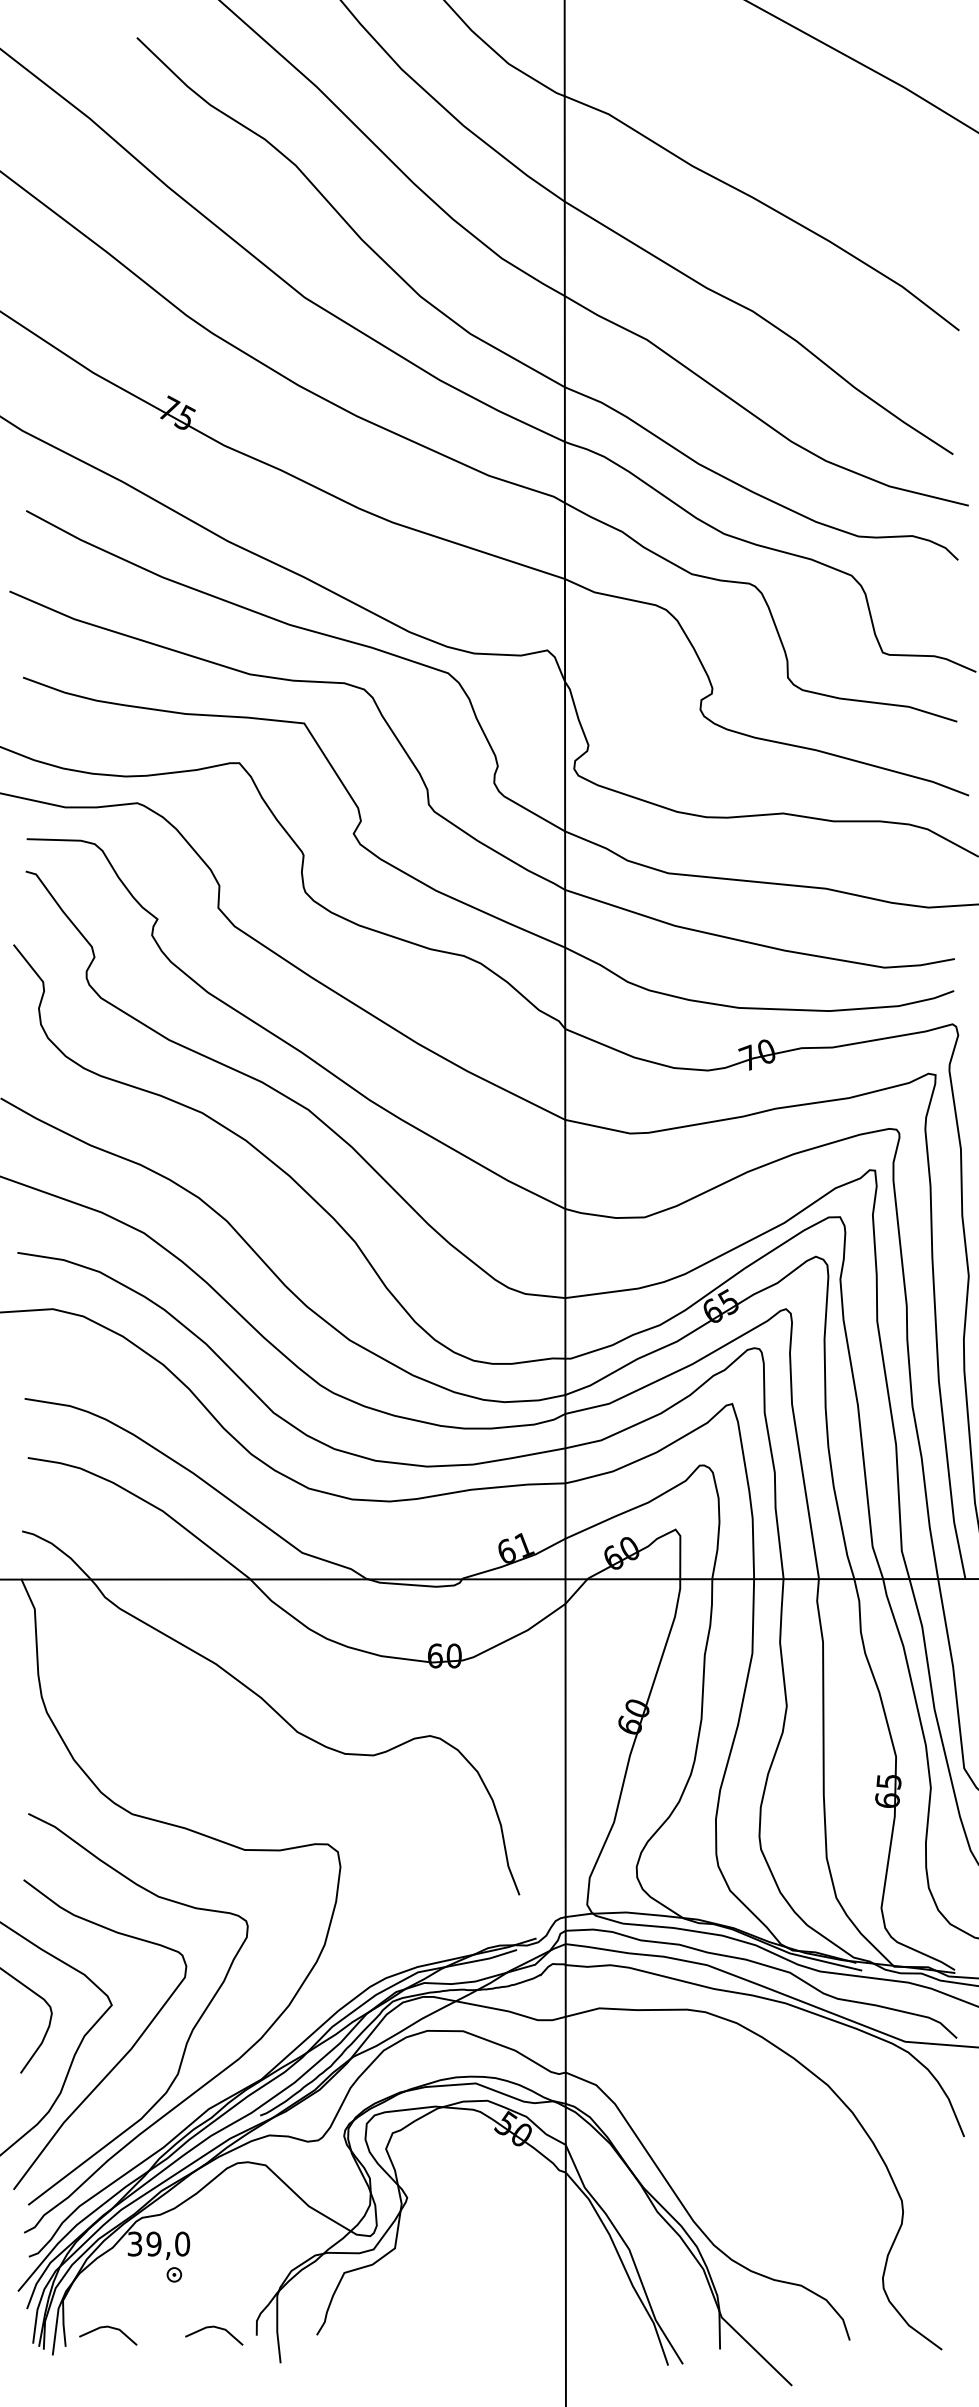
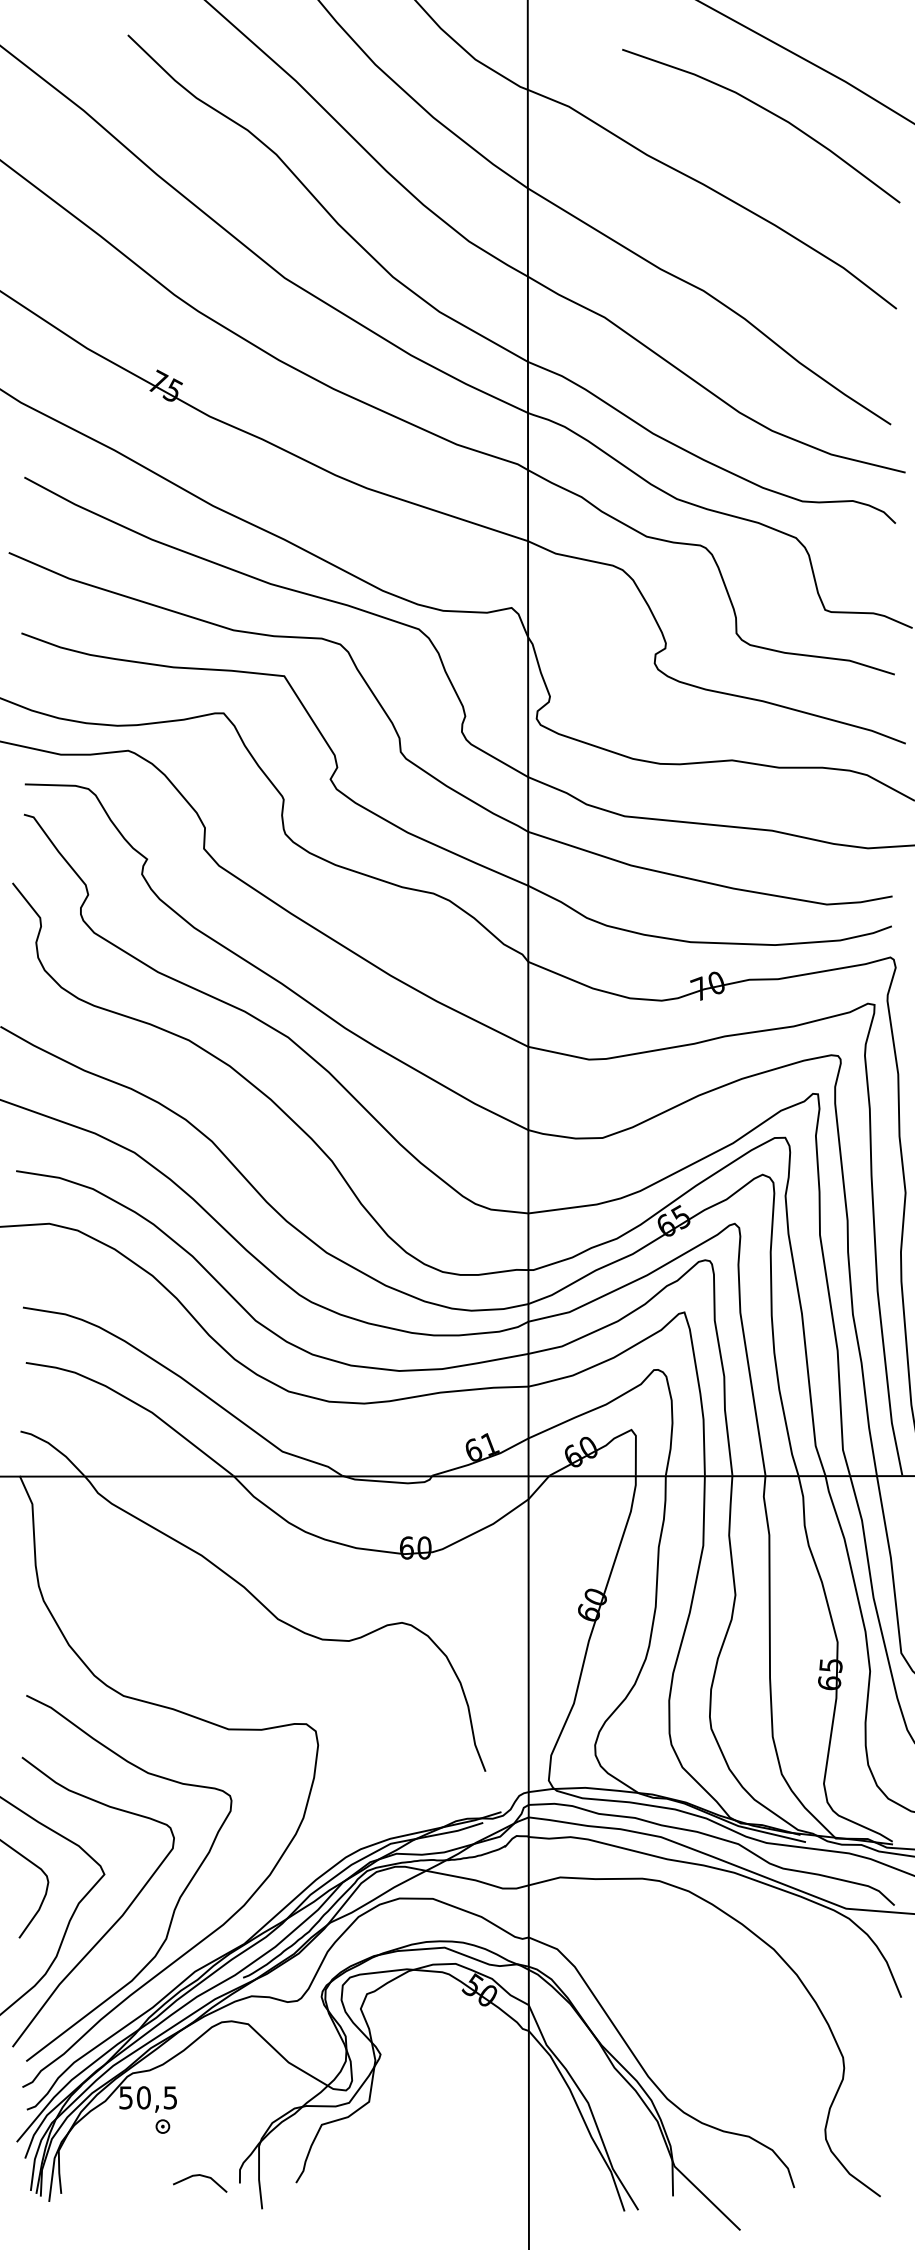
curve: (822, 120) -> (768, 112), added
text: (159, 2243) -> (148, 2097), 39,0 -> 50,5
line: (110, 2328) -> (103, 2176), removed

